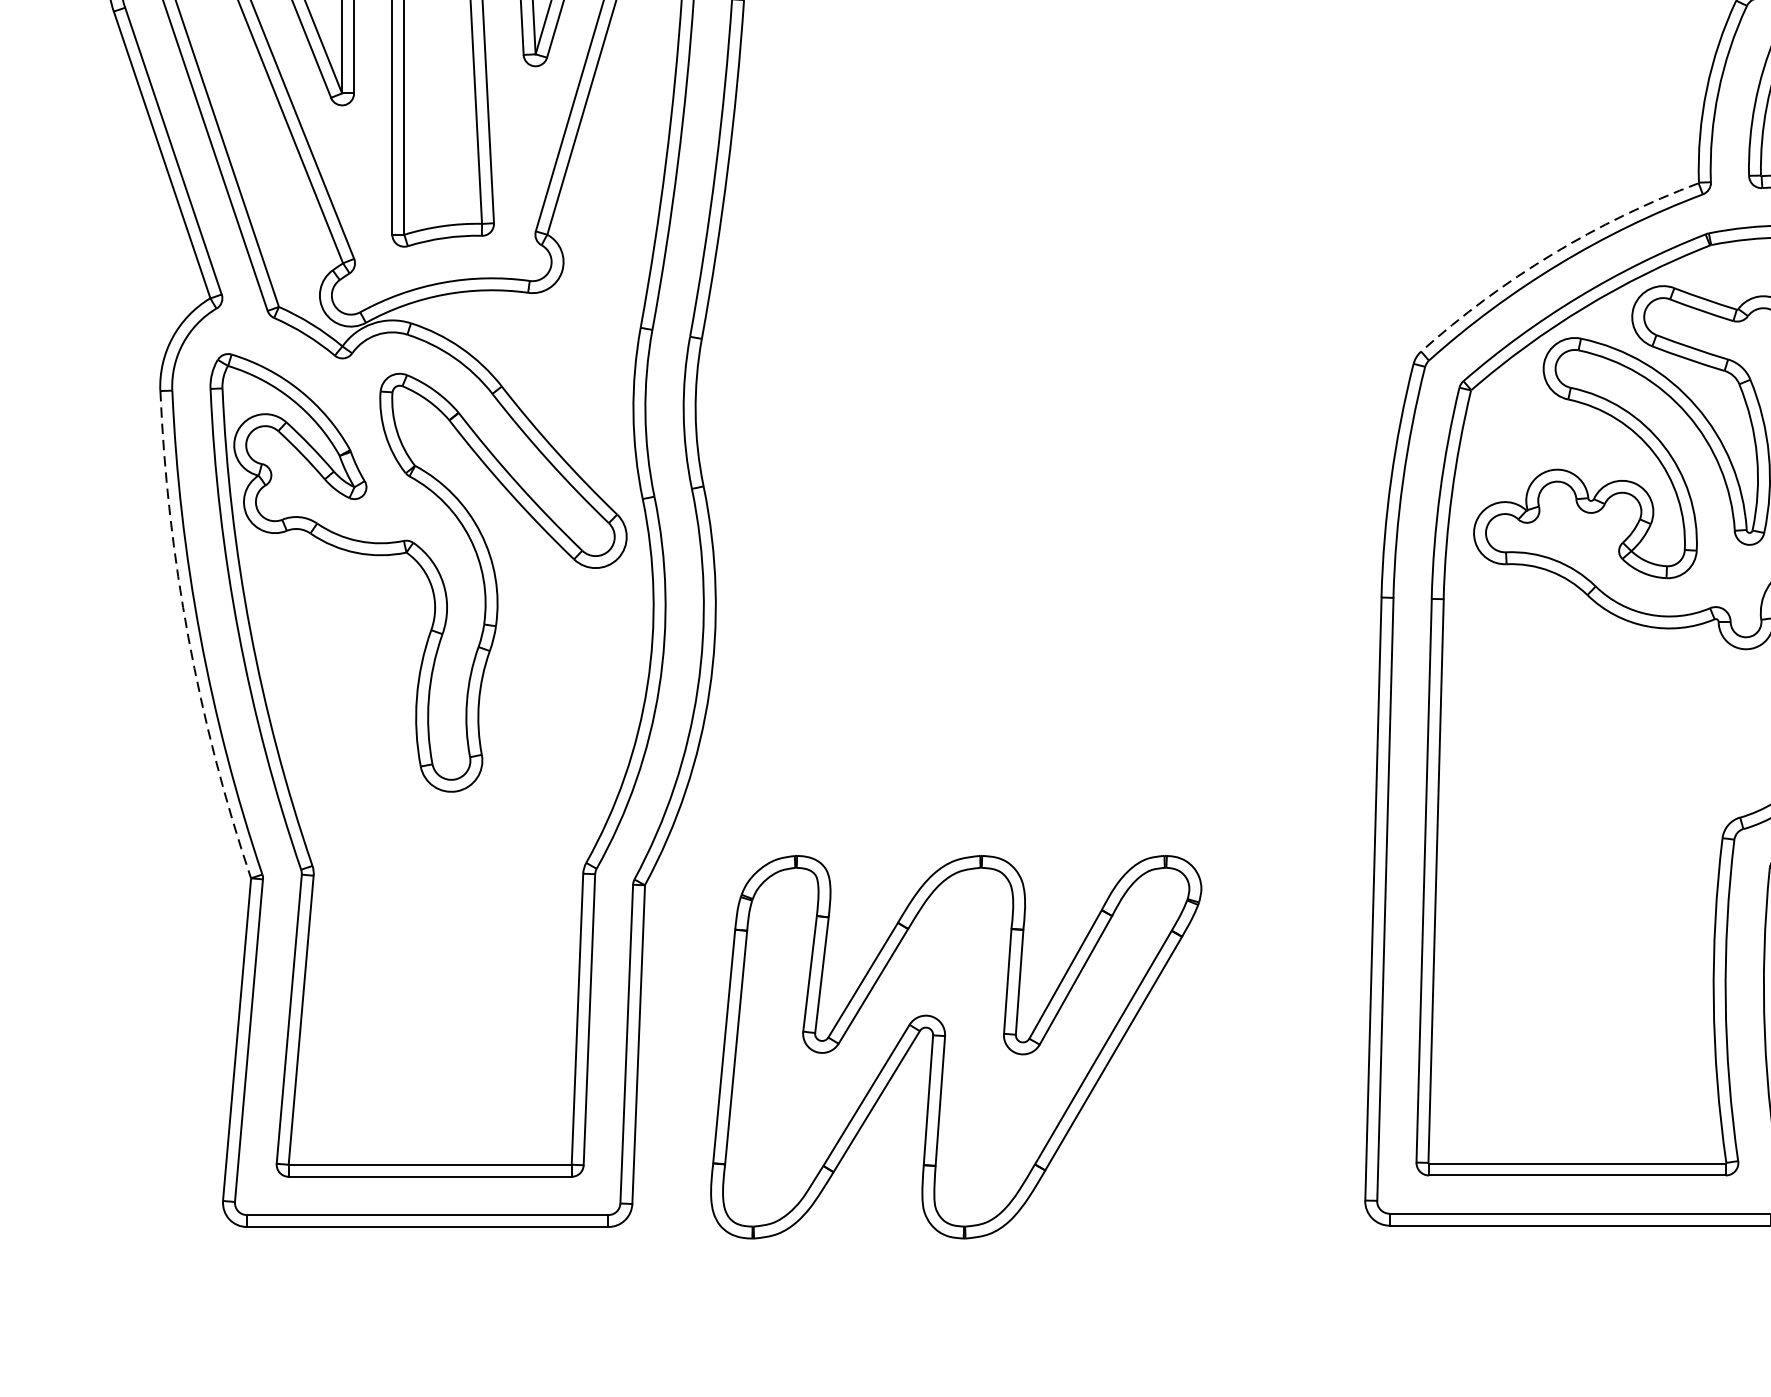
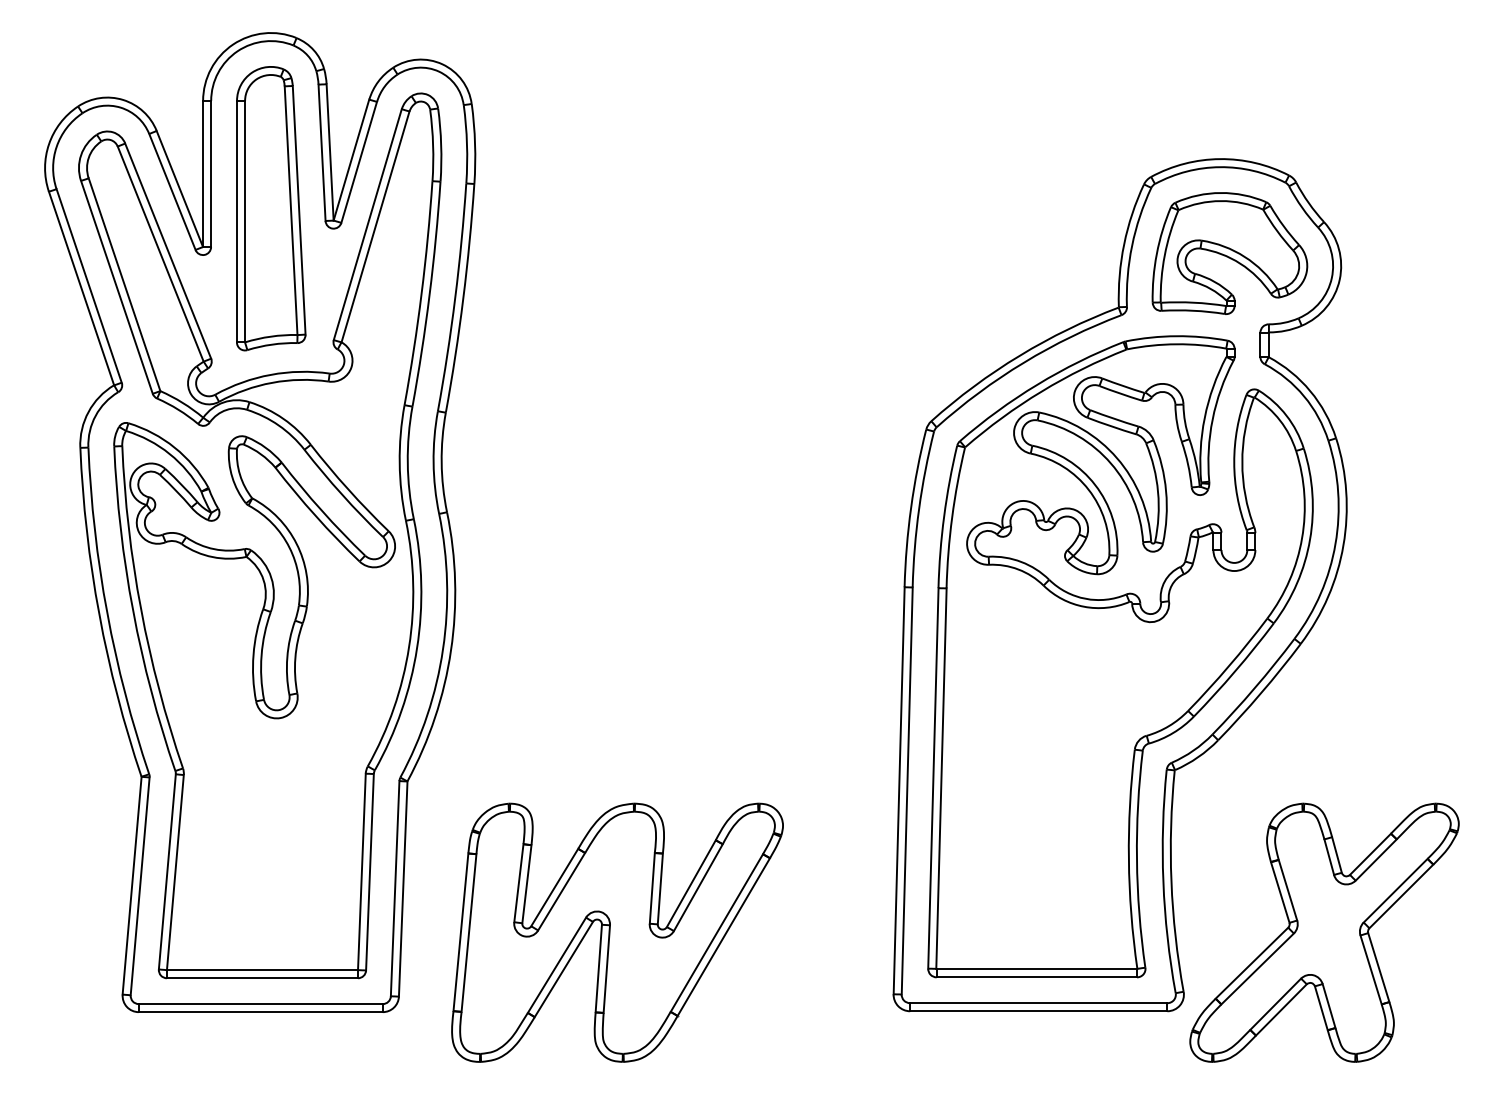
arc: (1551, 254) -> (1019, 355), dashed -> solid
arc: (188, 637) -> (99, 614), dashed -> solid
part: (956, 1046) -> (617, 932), moved

